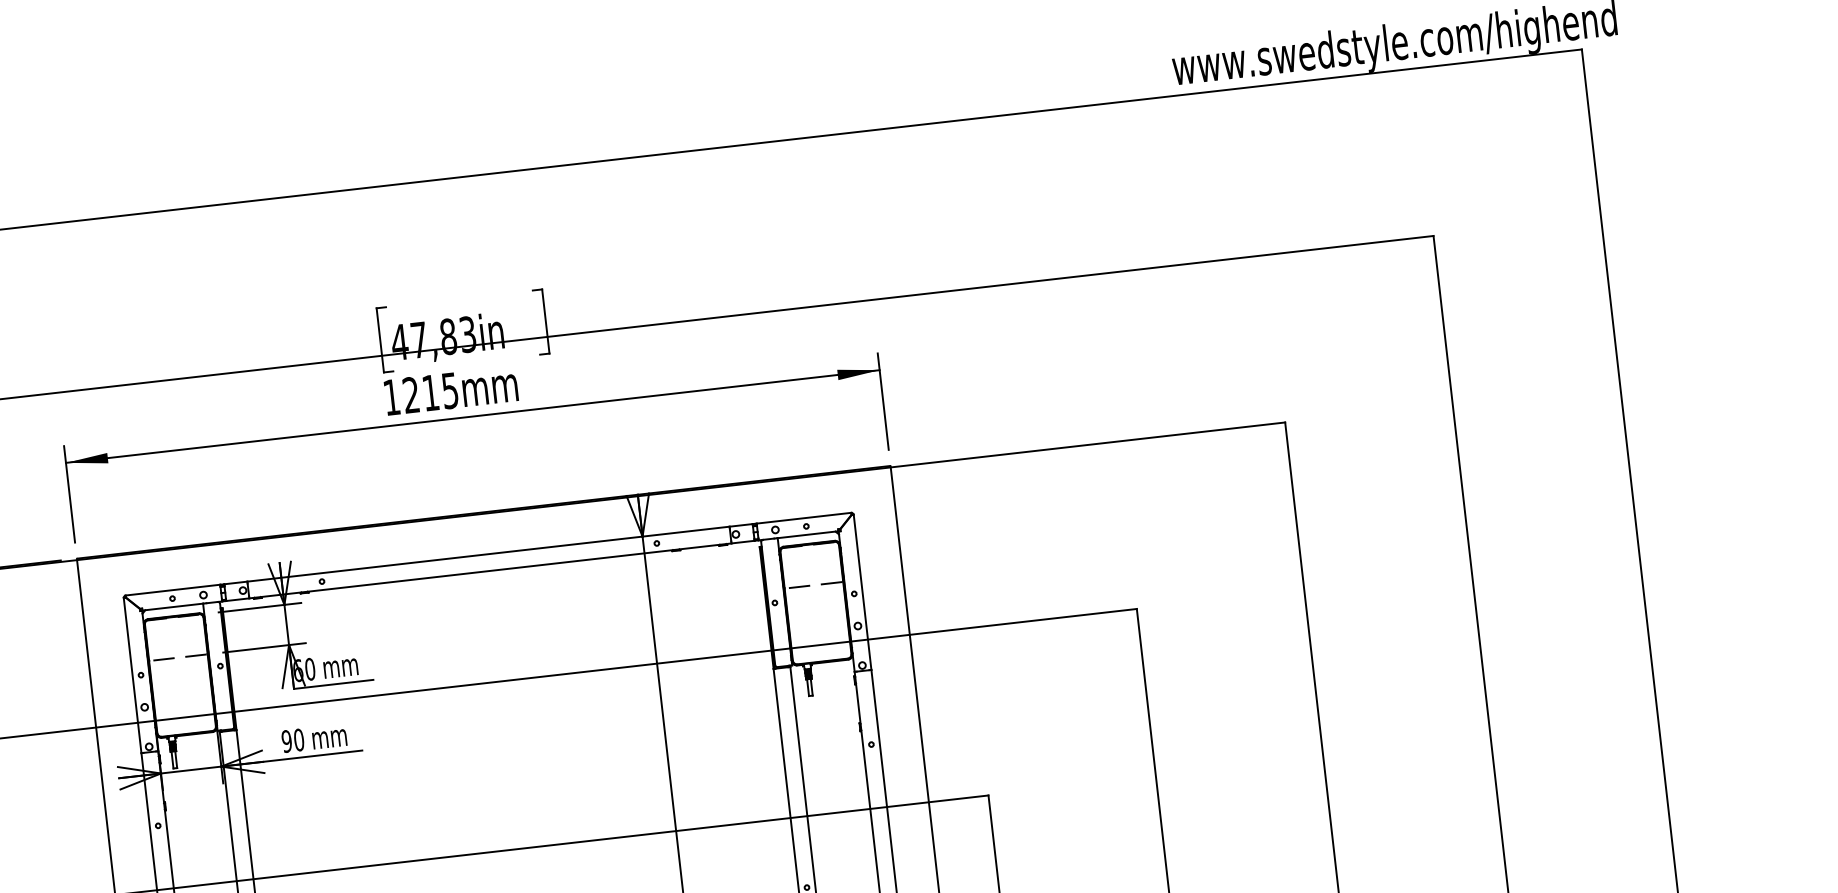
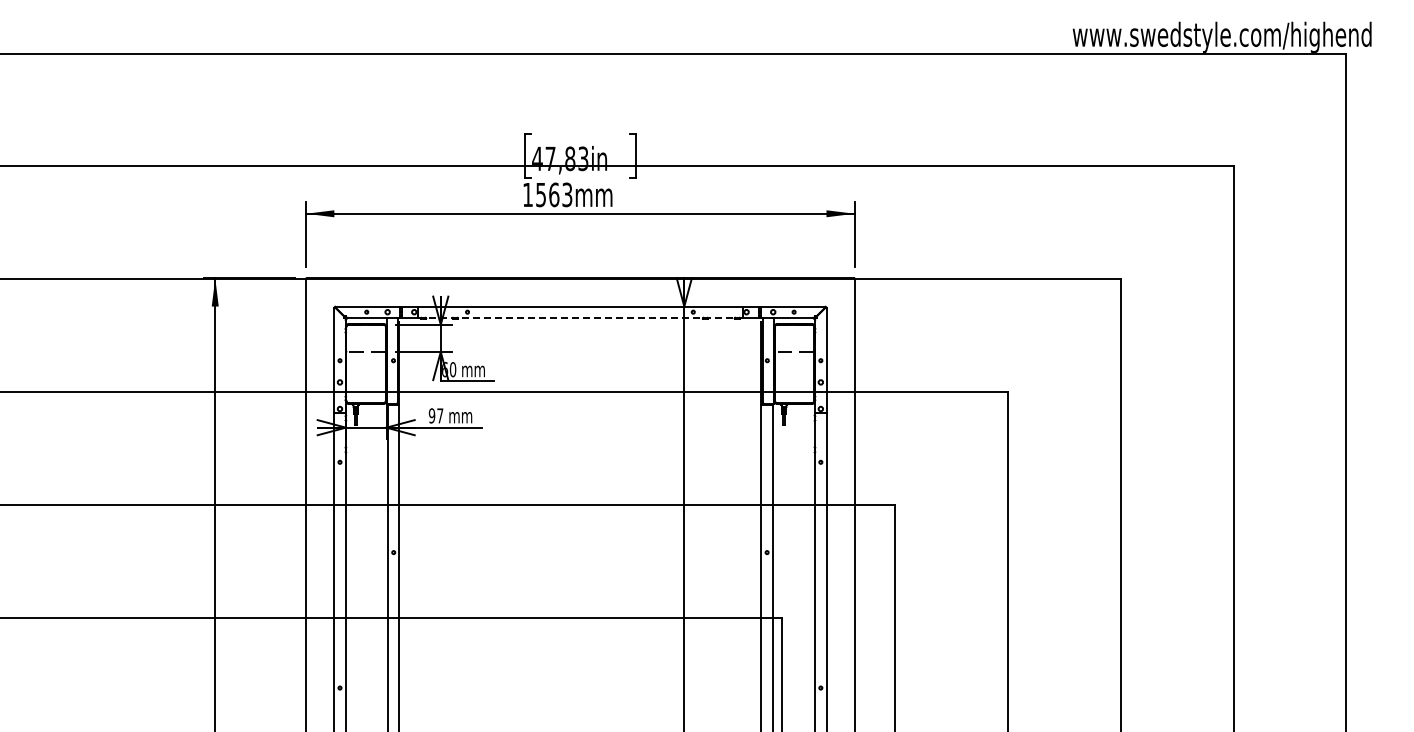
text: (431, 392) -> (554, 194), 1215mm -> 1563mm
line: (490, 570) -> (580, 317), solid -> dashed
text: (299, 739) -> (440, 415), 90 -> 97

